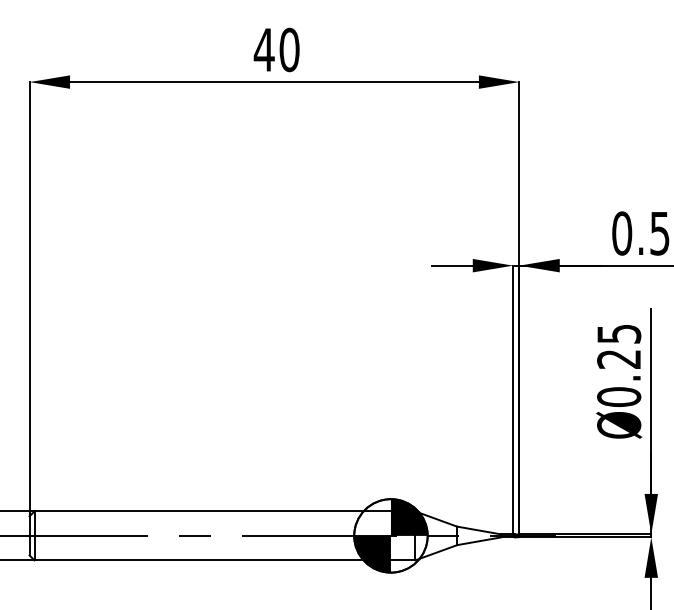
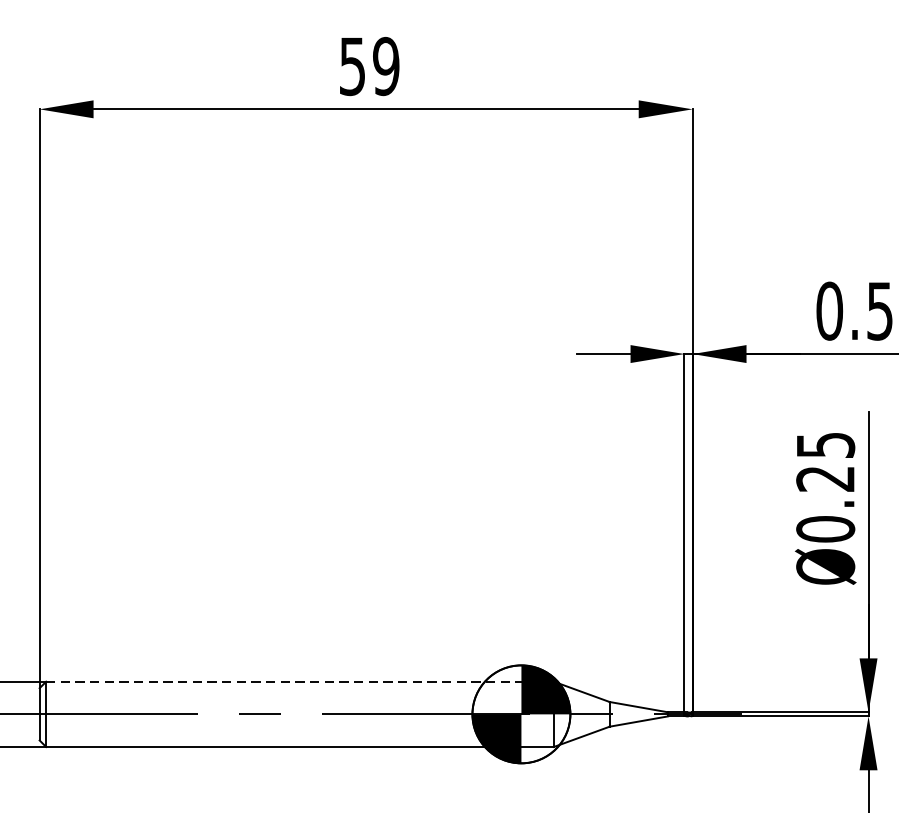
text: (276, 50) -> (368, 67), 40 -> 59
line: (224, 511) -> (299, 681), solid -> dashed

